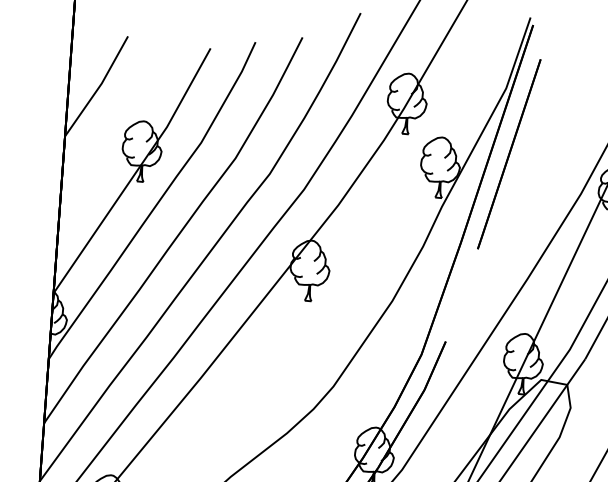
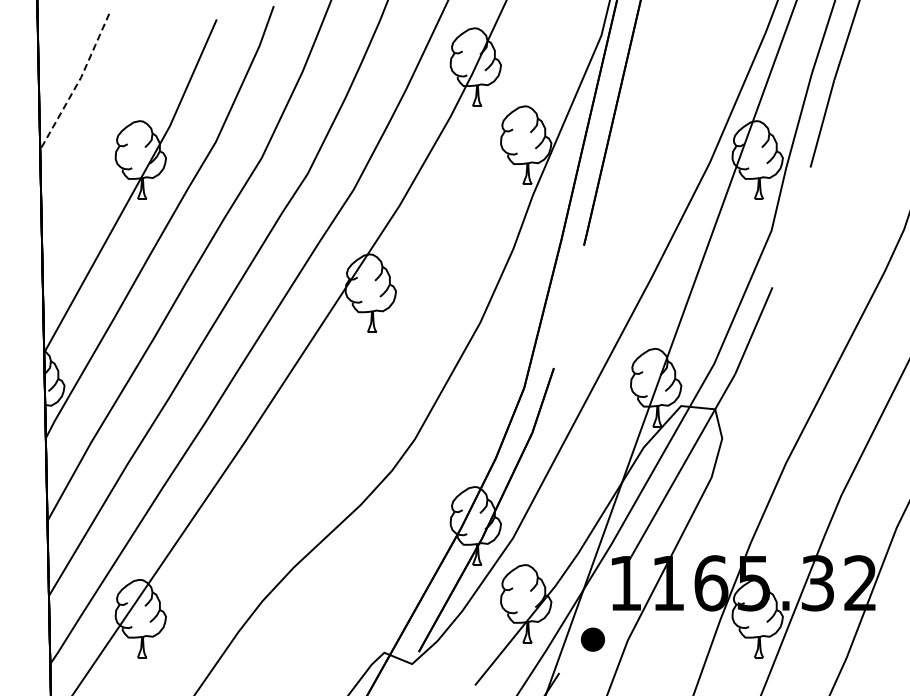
line: (98, 87) -> (77, 83), solid -> dashed

